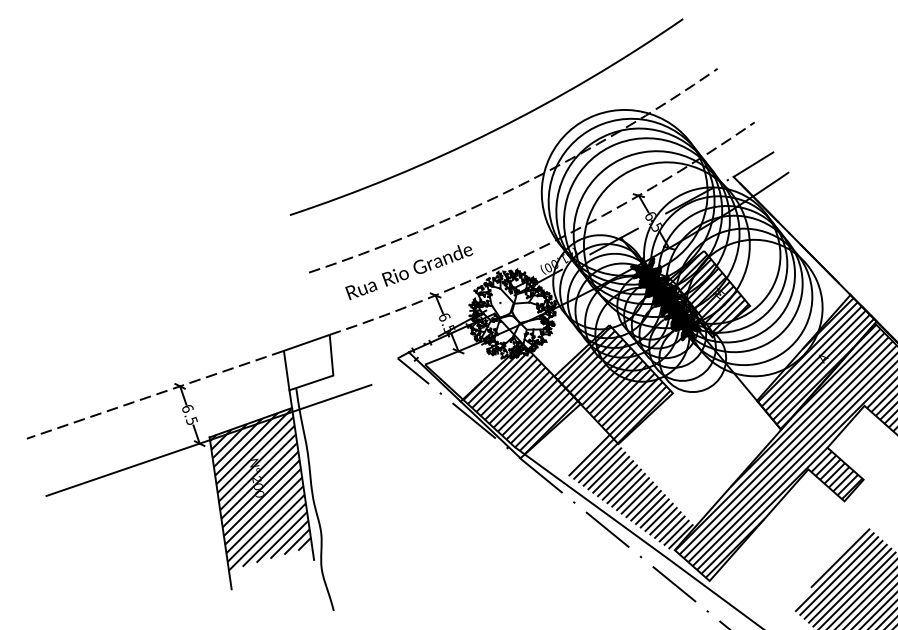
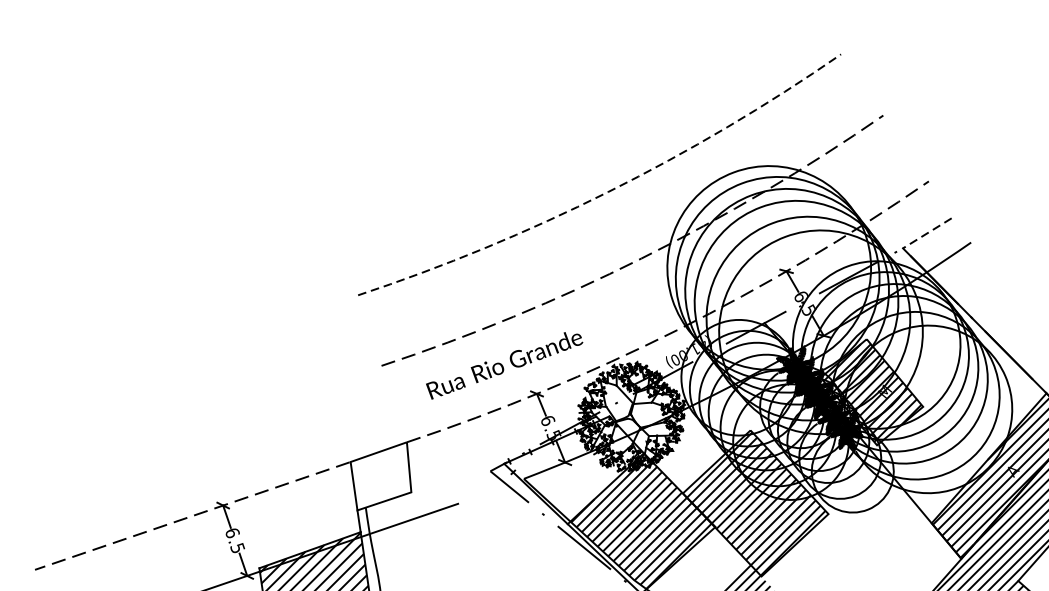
arc: (493, 131) -> (608, 192), solid -> dashed
line: (753, 164) -> (927, 233), solid -> dashed

